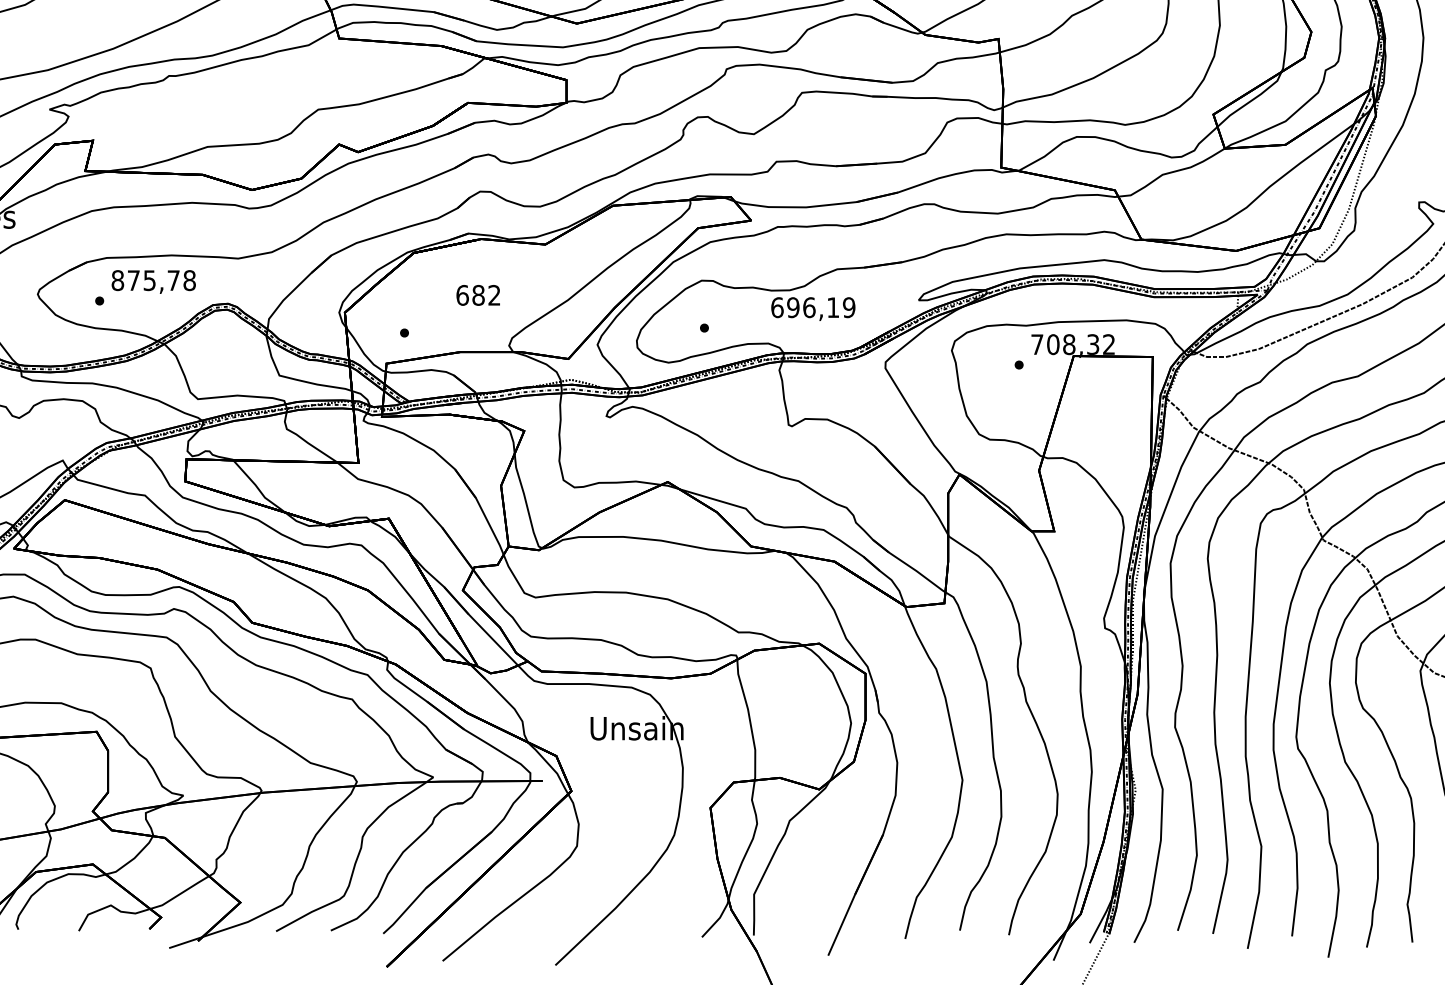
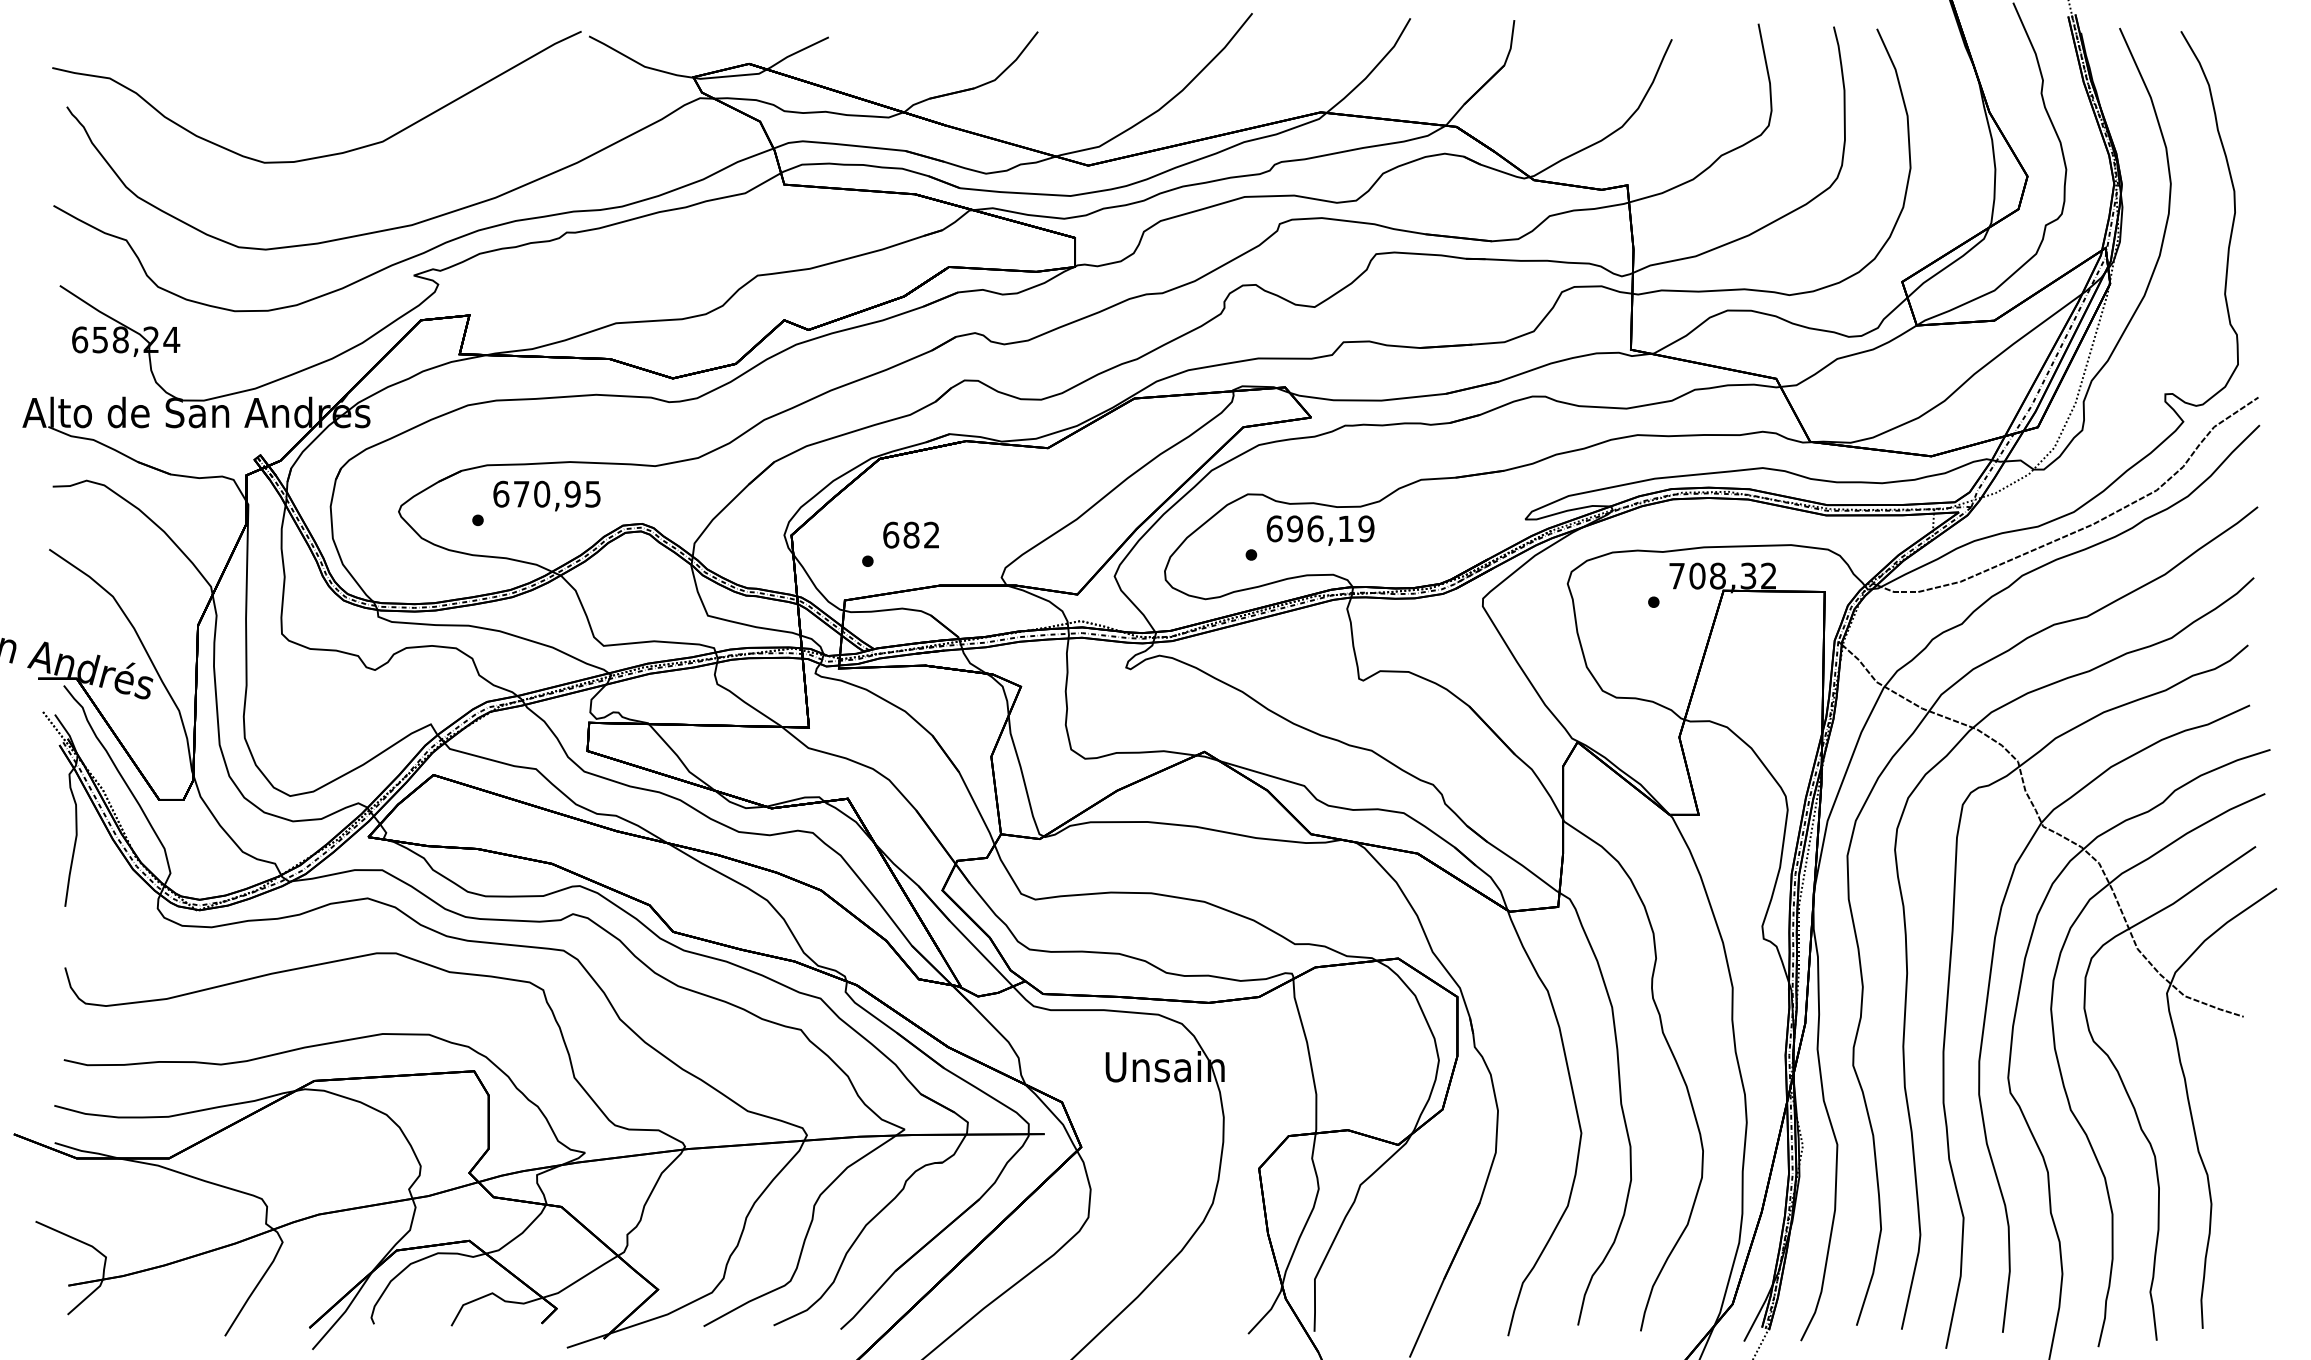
text: (154, 280) -> (547, 493), 875,78 -> 670,95
text: (477, 294) -> (910, 534), moved
text: (813, 308) -> (1320, 530), moved

